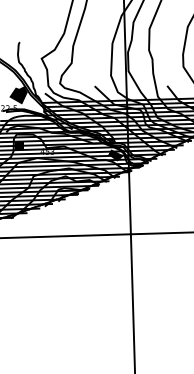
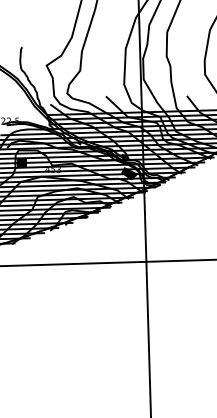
fill: (18, 95) -> (20, 106), removed

